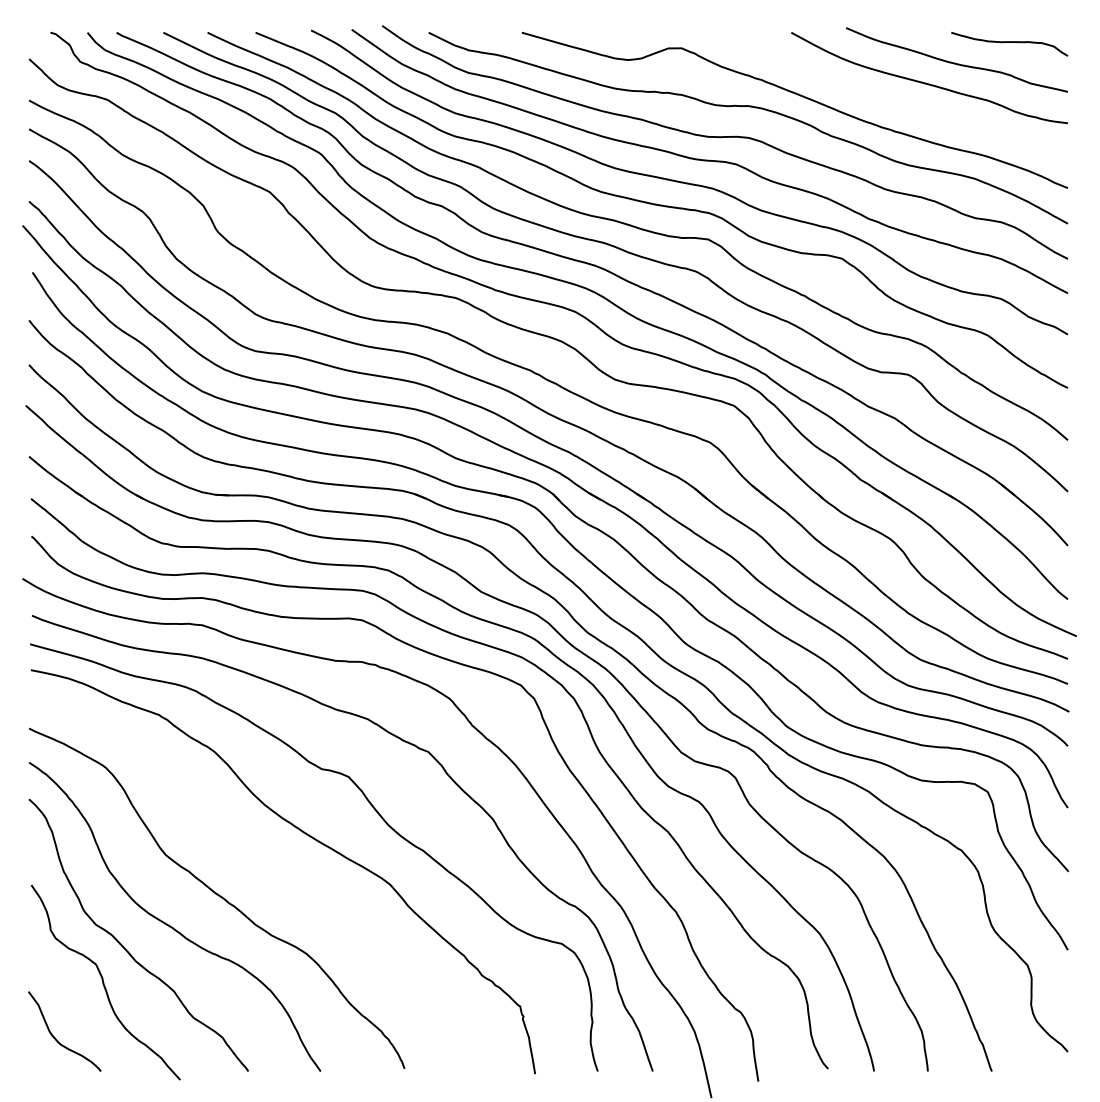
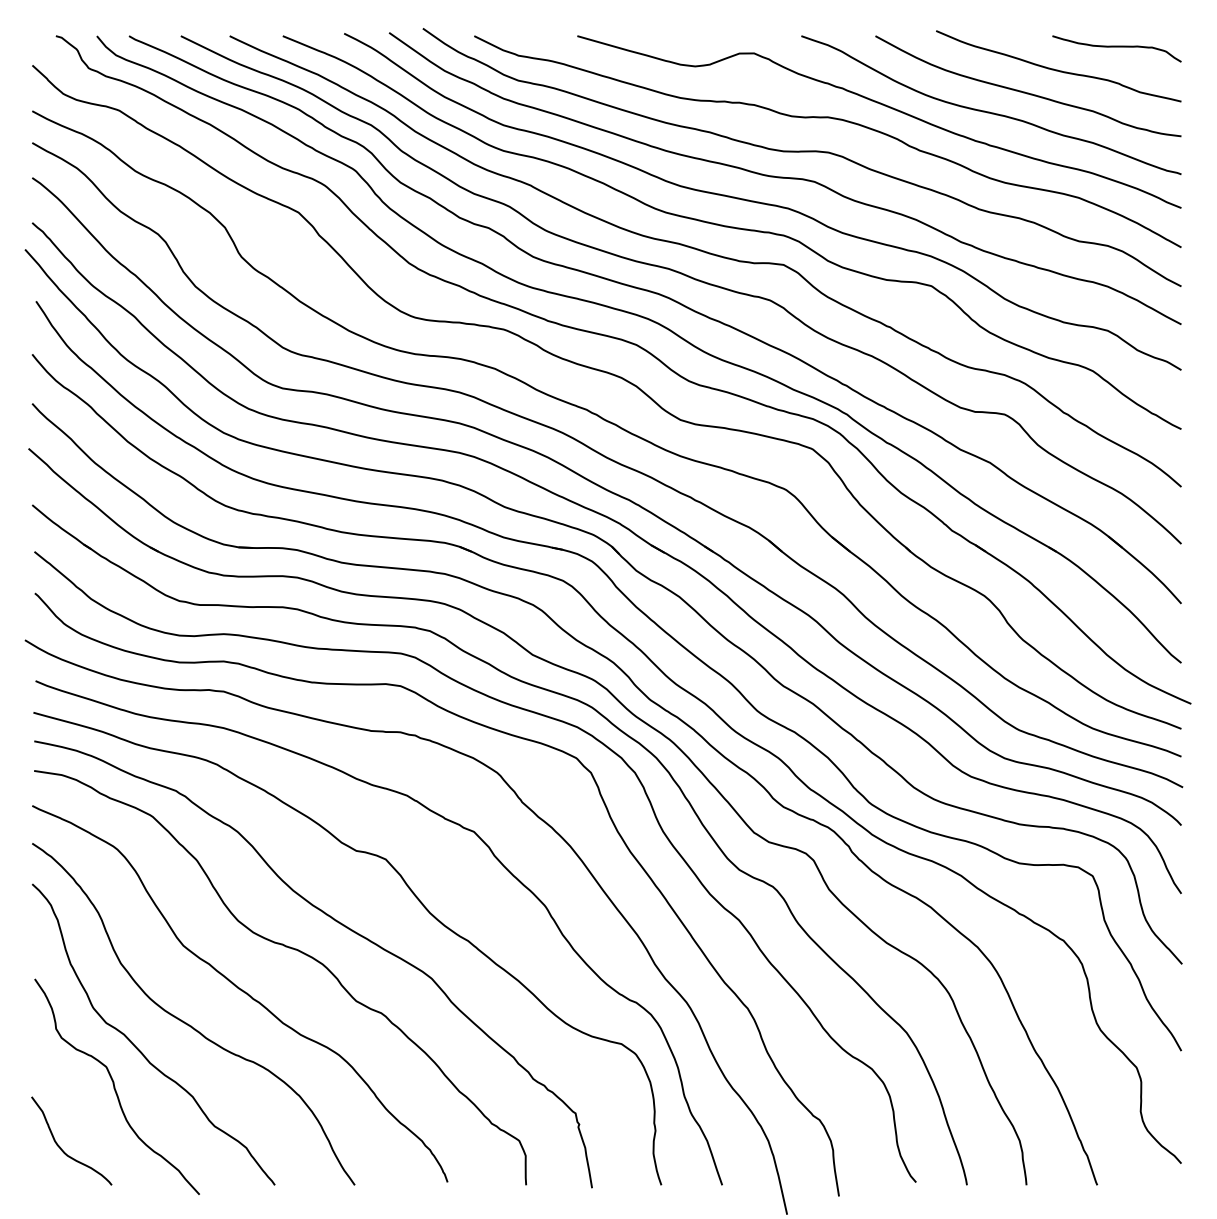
curve: (894, 100) -> (989, 111), added
curve: (260, 857) -> (288, 948), added

